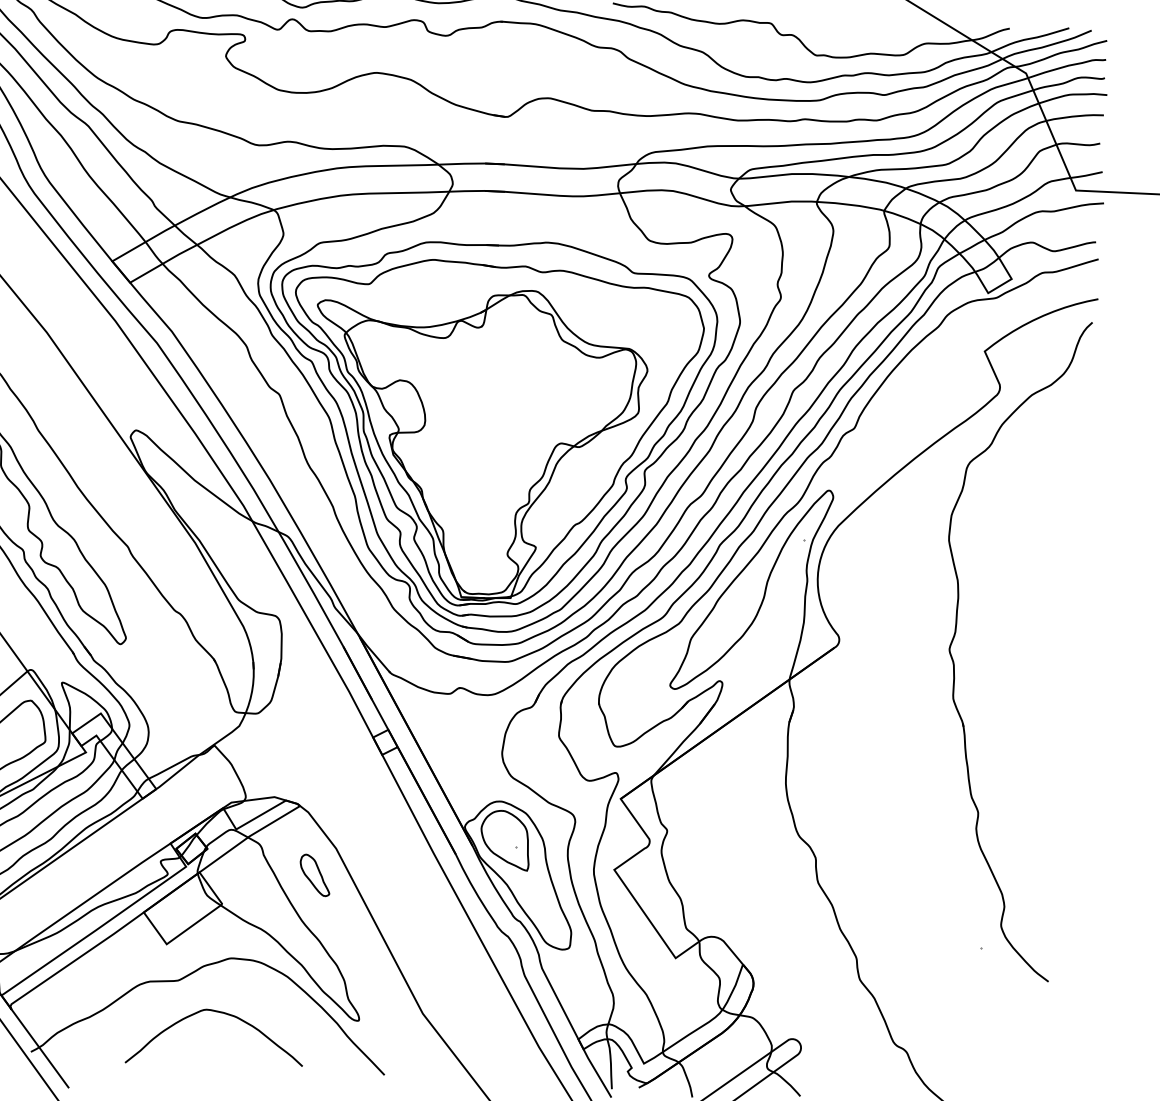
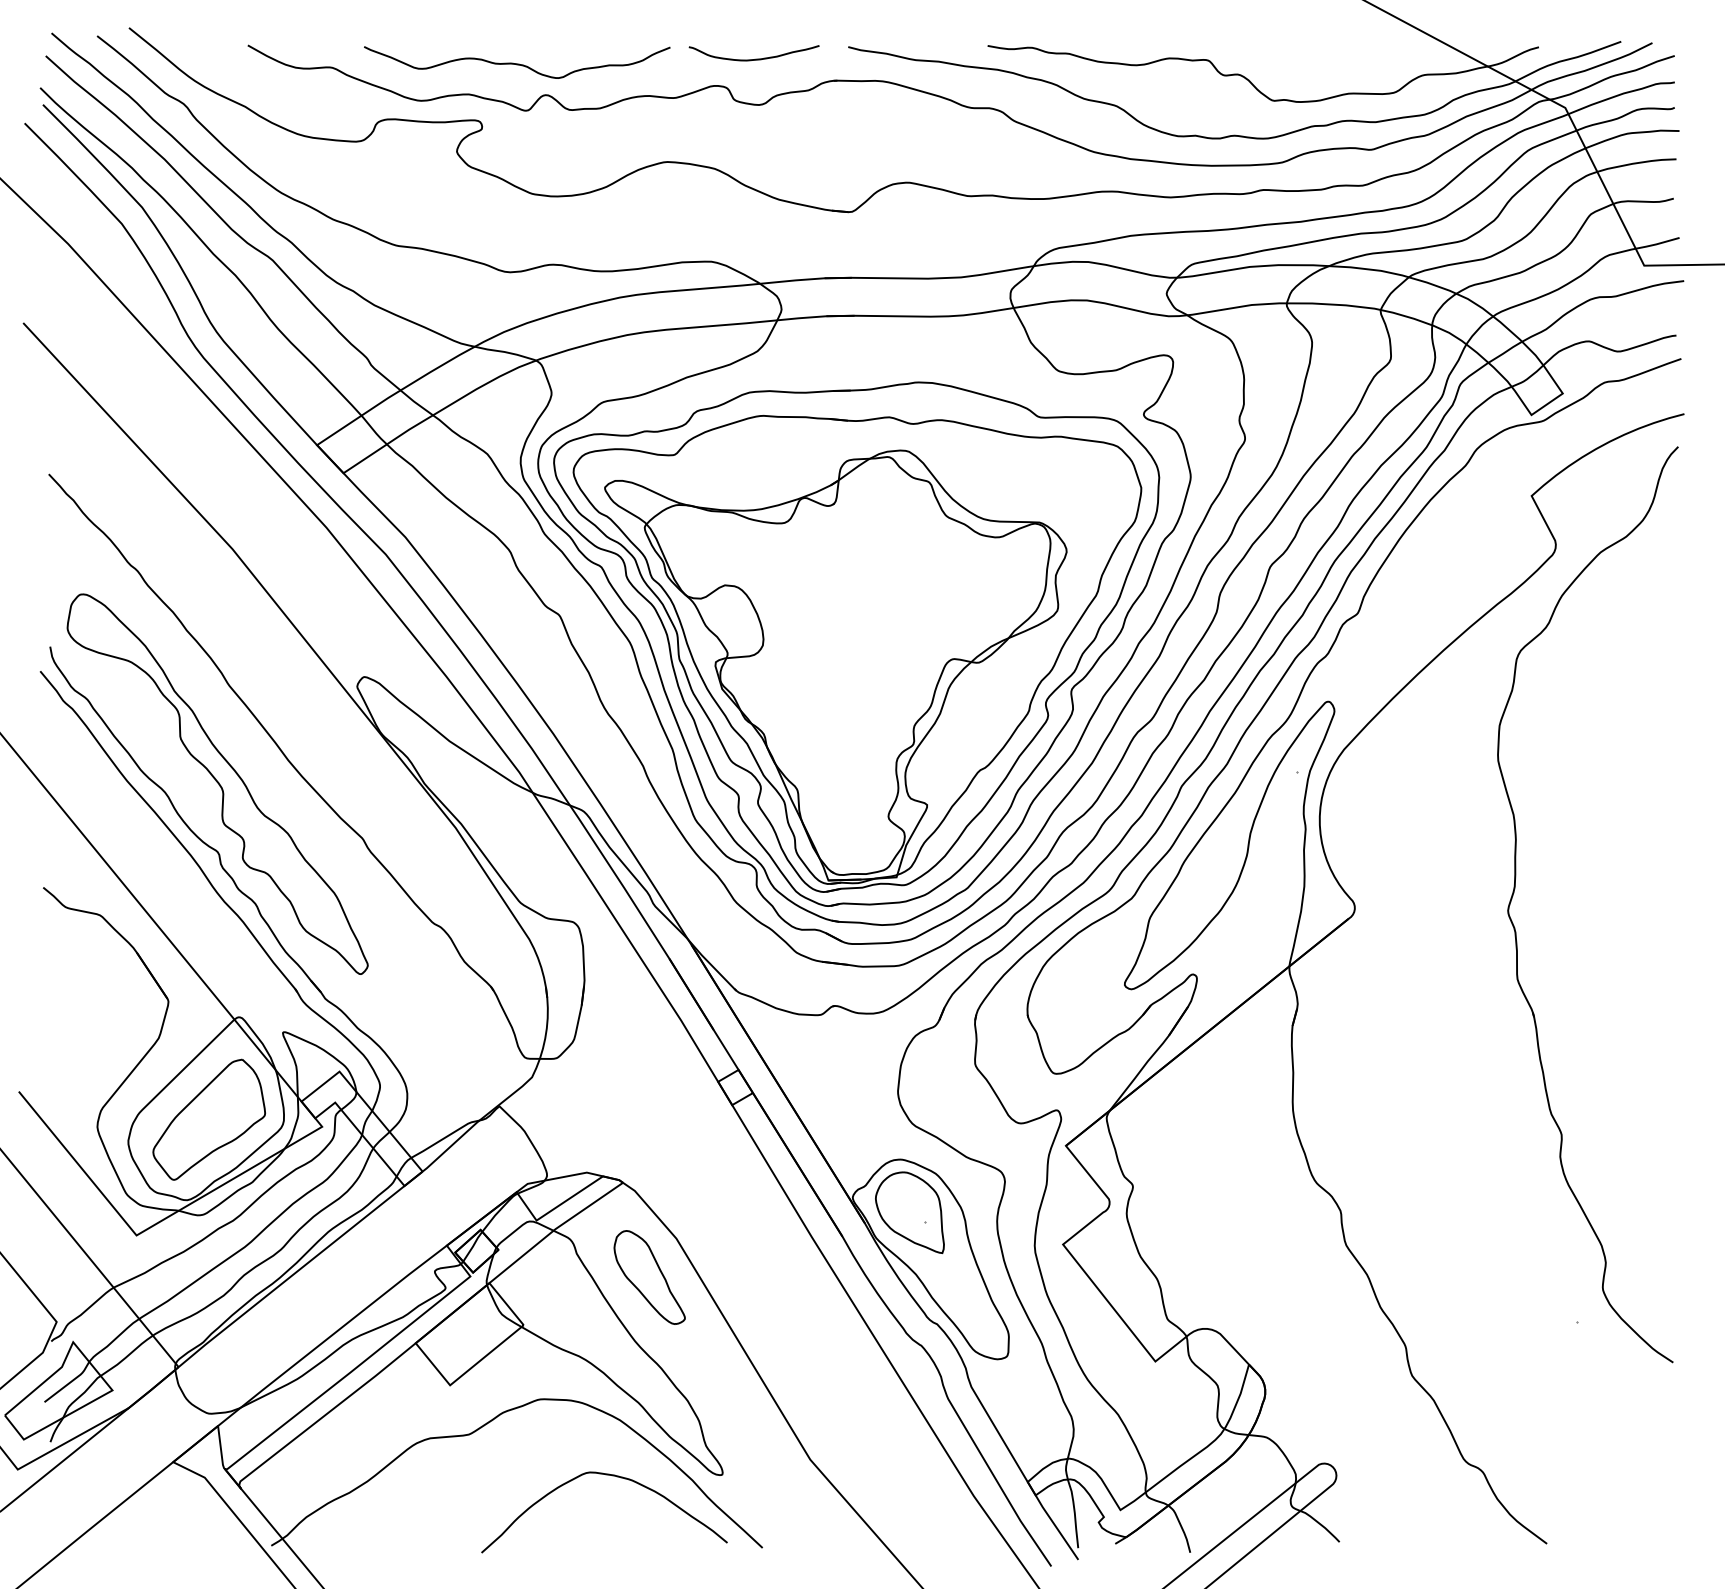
part: (315, 875) -> (649, 1277), size x1.67
curve: (222, 1013) -> (612, 1476), moved

